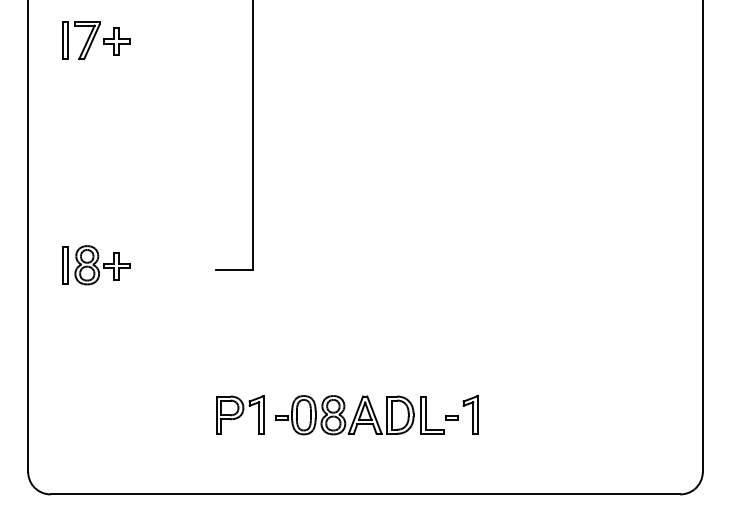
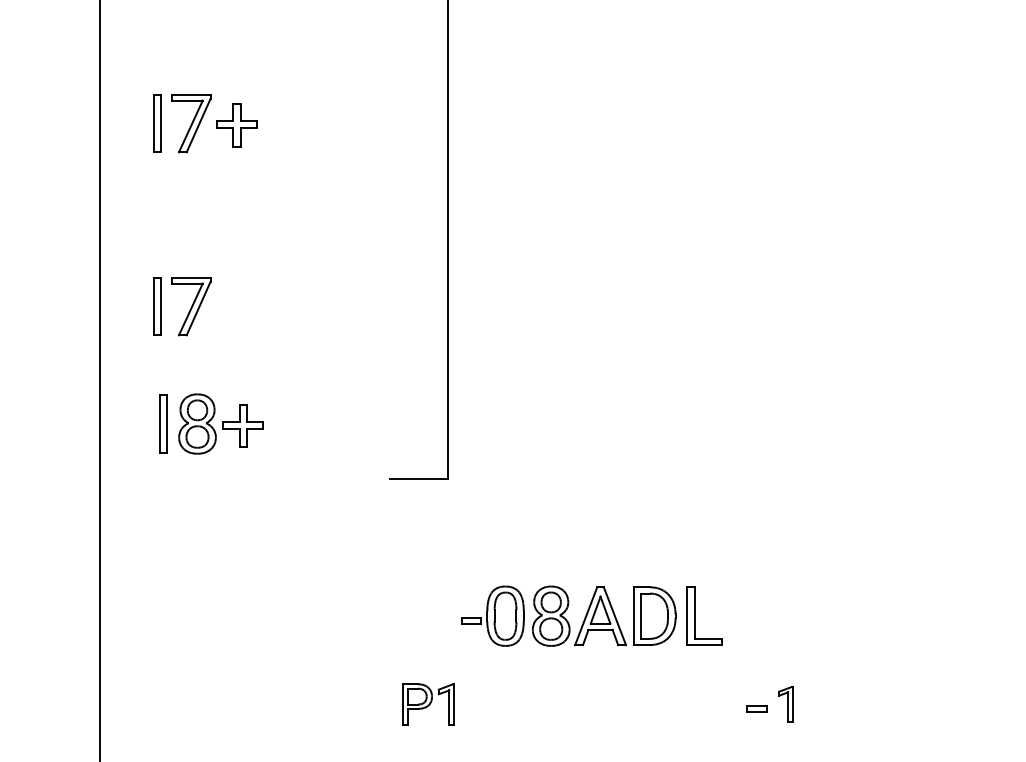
part: (81, 158) -> (182, 306), added
part: (96, 265) -> (211, 424), moved
part: (240, 414) -> (428, 703), size x0.7
part: (470, 414) -> (785, 703), size x0.6
part: (359, 415) -> (591, 616), moved

